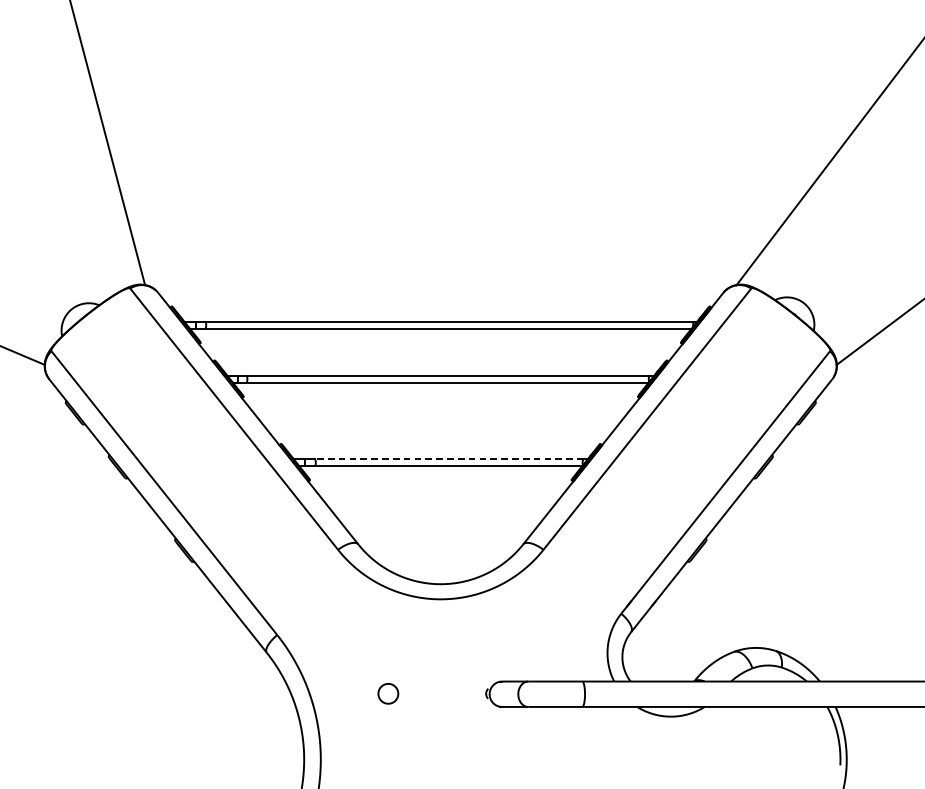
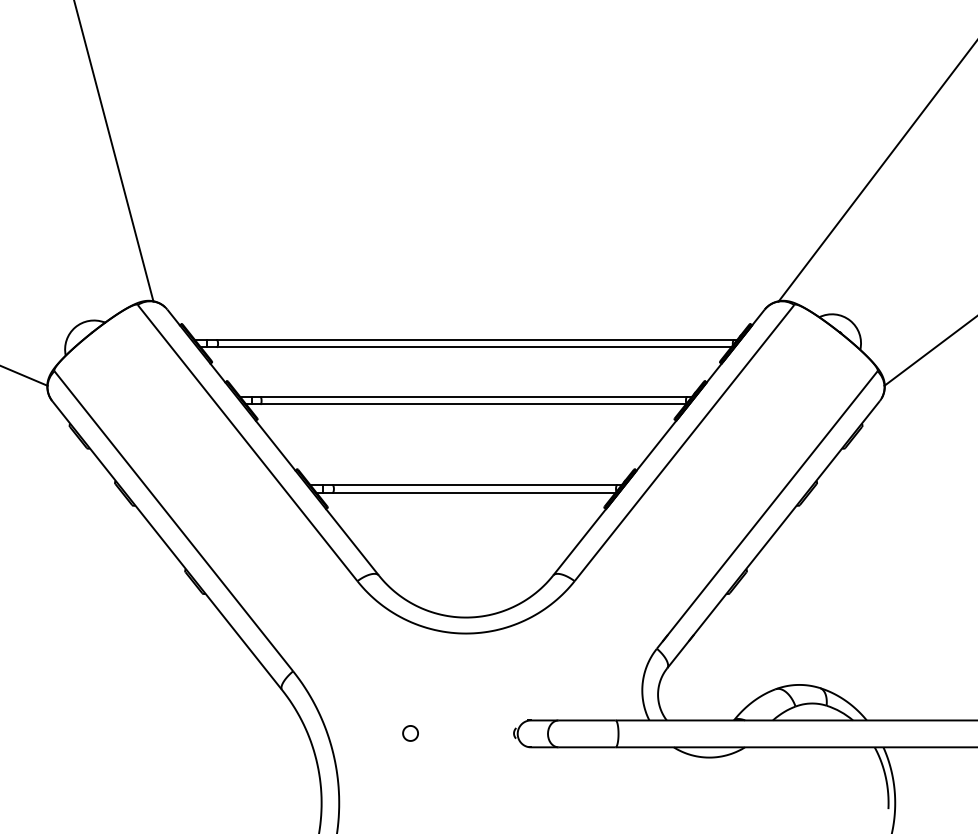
line: (448, 459) -> (474, 485), dashed -> solid
part: (388, 693) -> (410, 733), size x0.71

